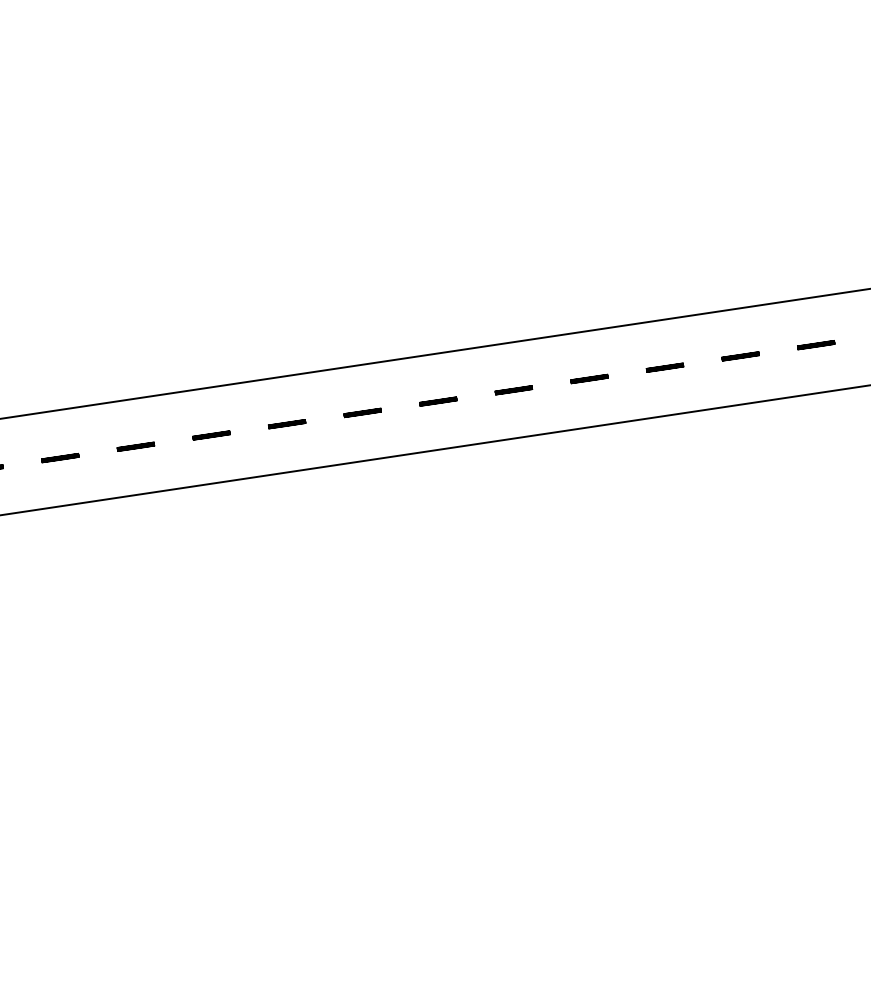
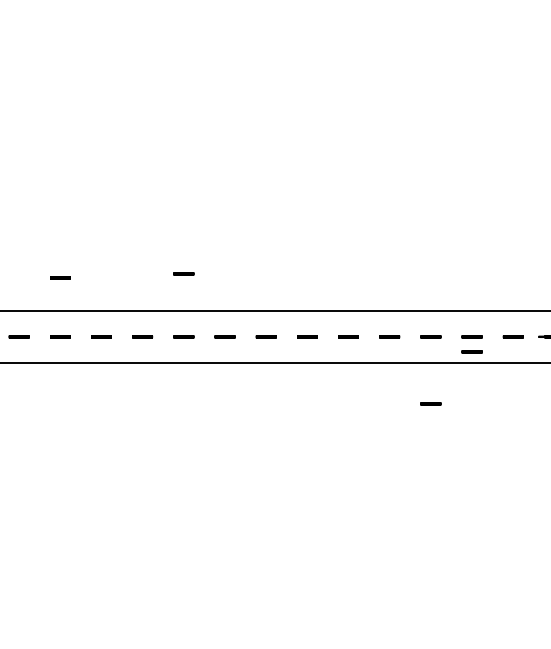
line: (269, 307) -> (183, 273), added
line: (44, 349) -> (60, 277), added
line: (819, 372) -> (471, 351), added
line: (758, 478) -> (430, 403), added

